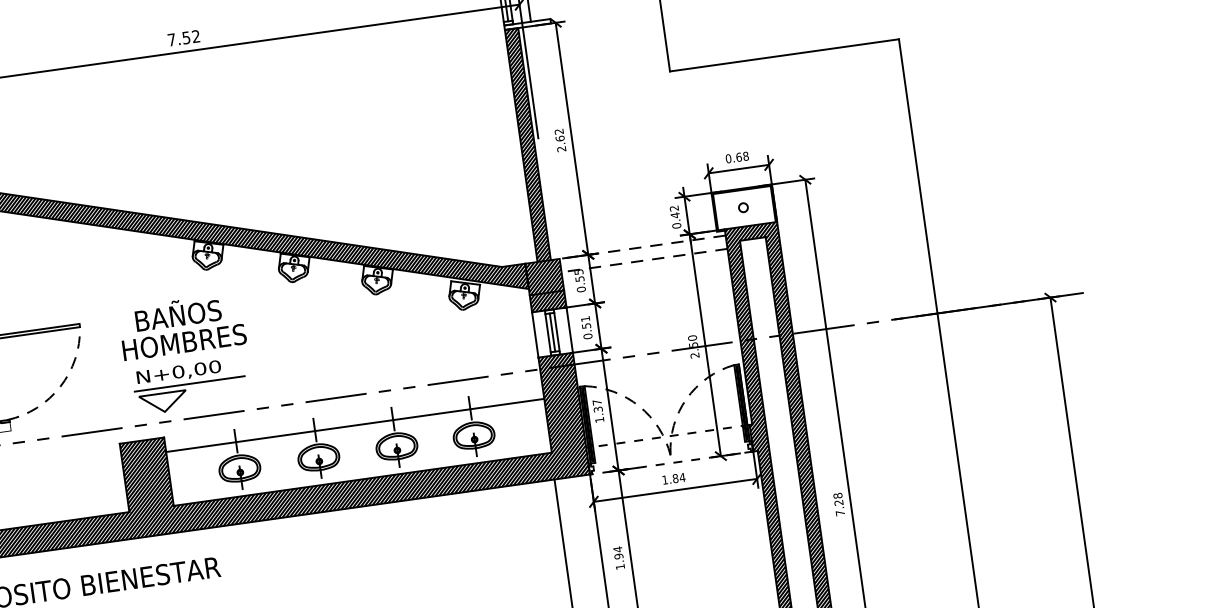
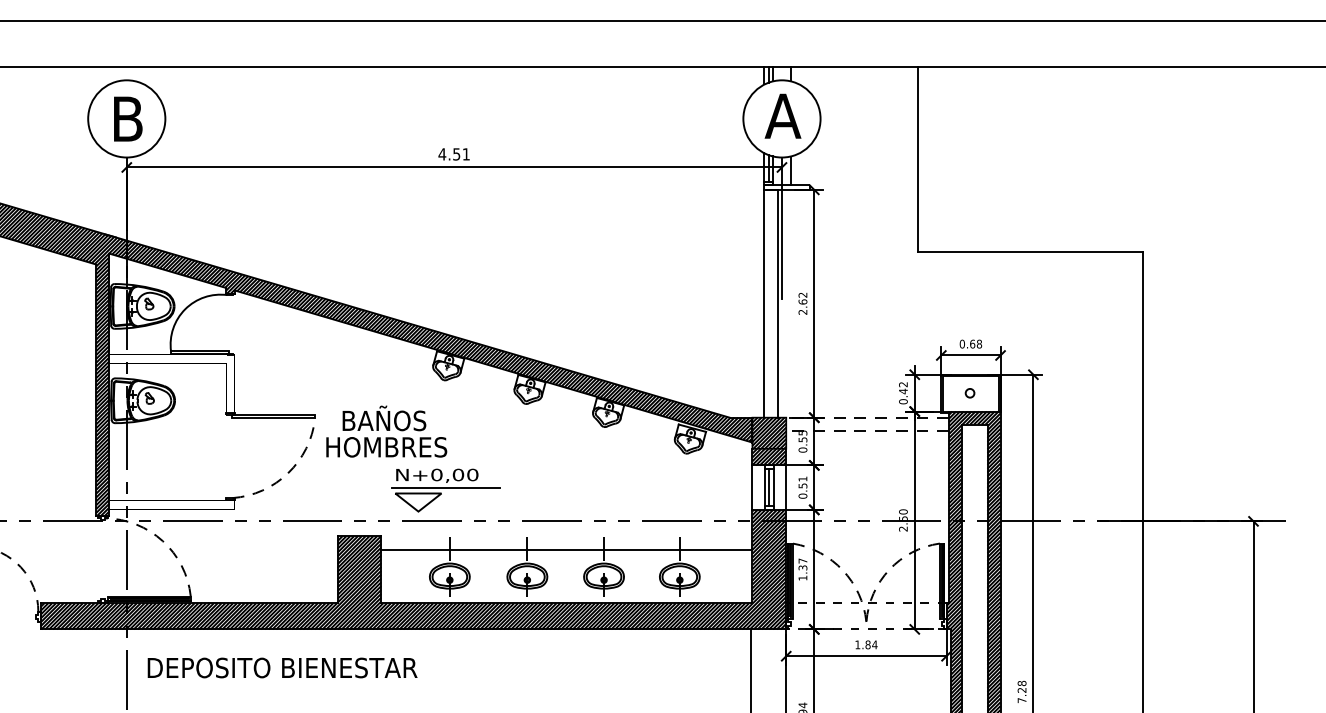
text: (183, 38) -> (453, 154), 7.52 -> 4.51
hatch: (527, 144) -> (770, 303), removed
text: (182, 326) -> (386, 431), moved
part: (189, 386) -> (445, 490), moved

